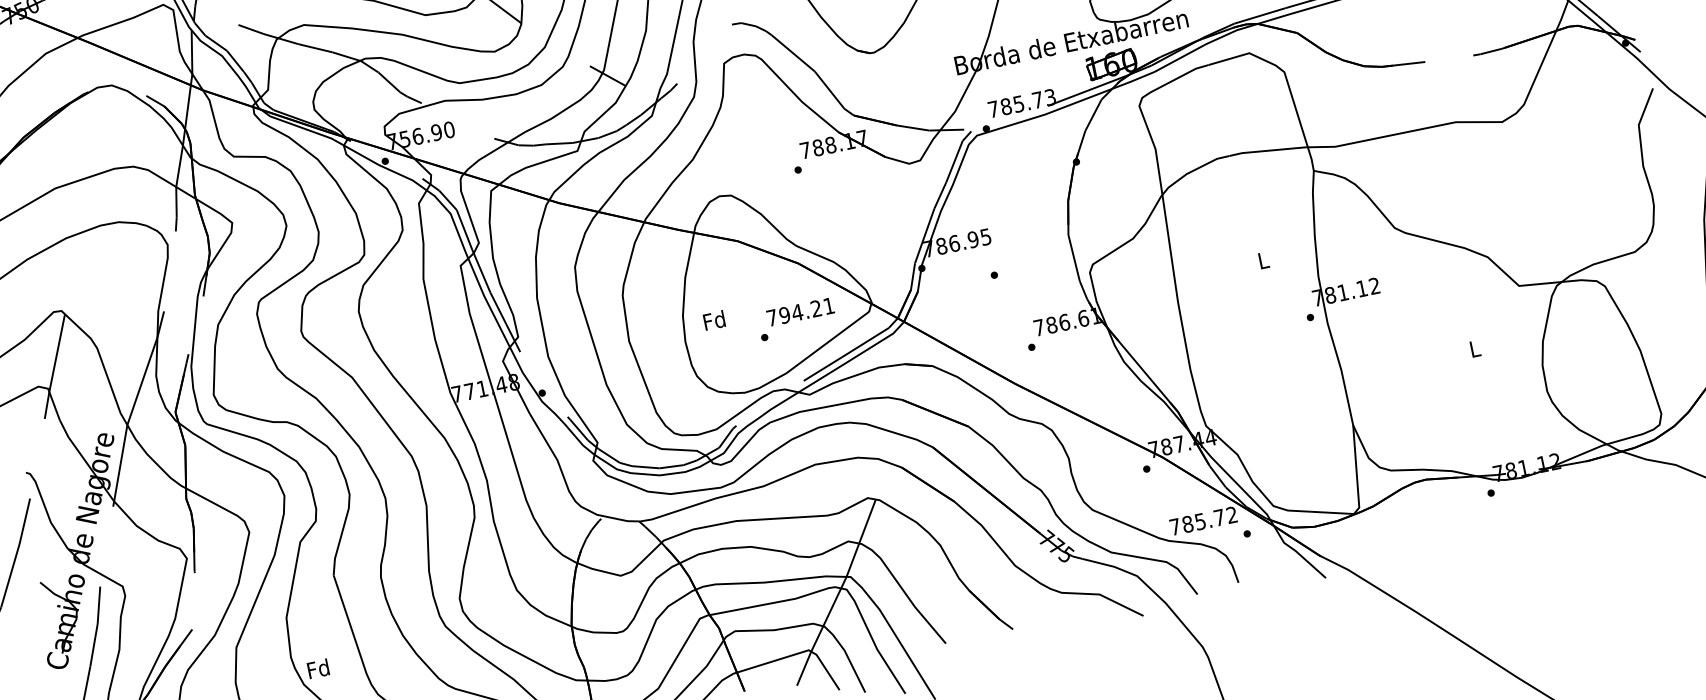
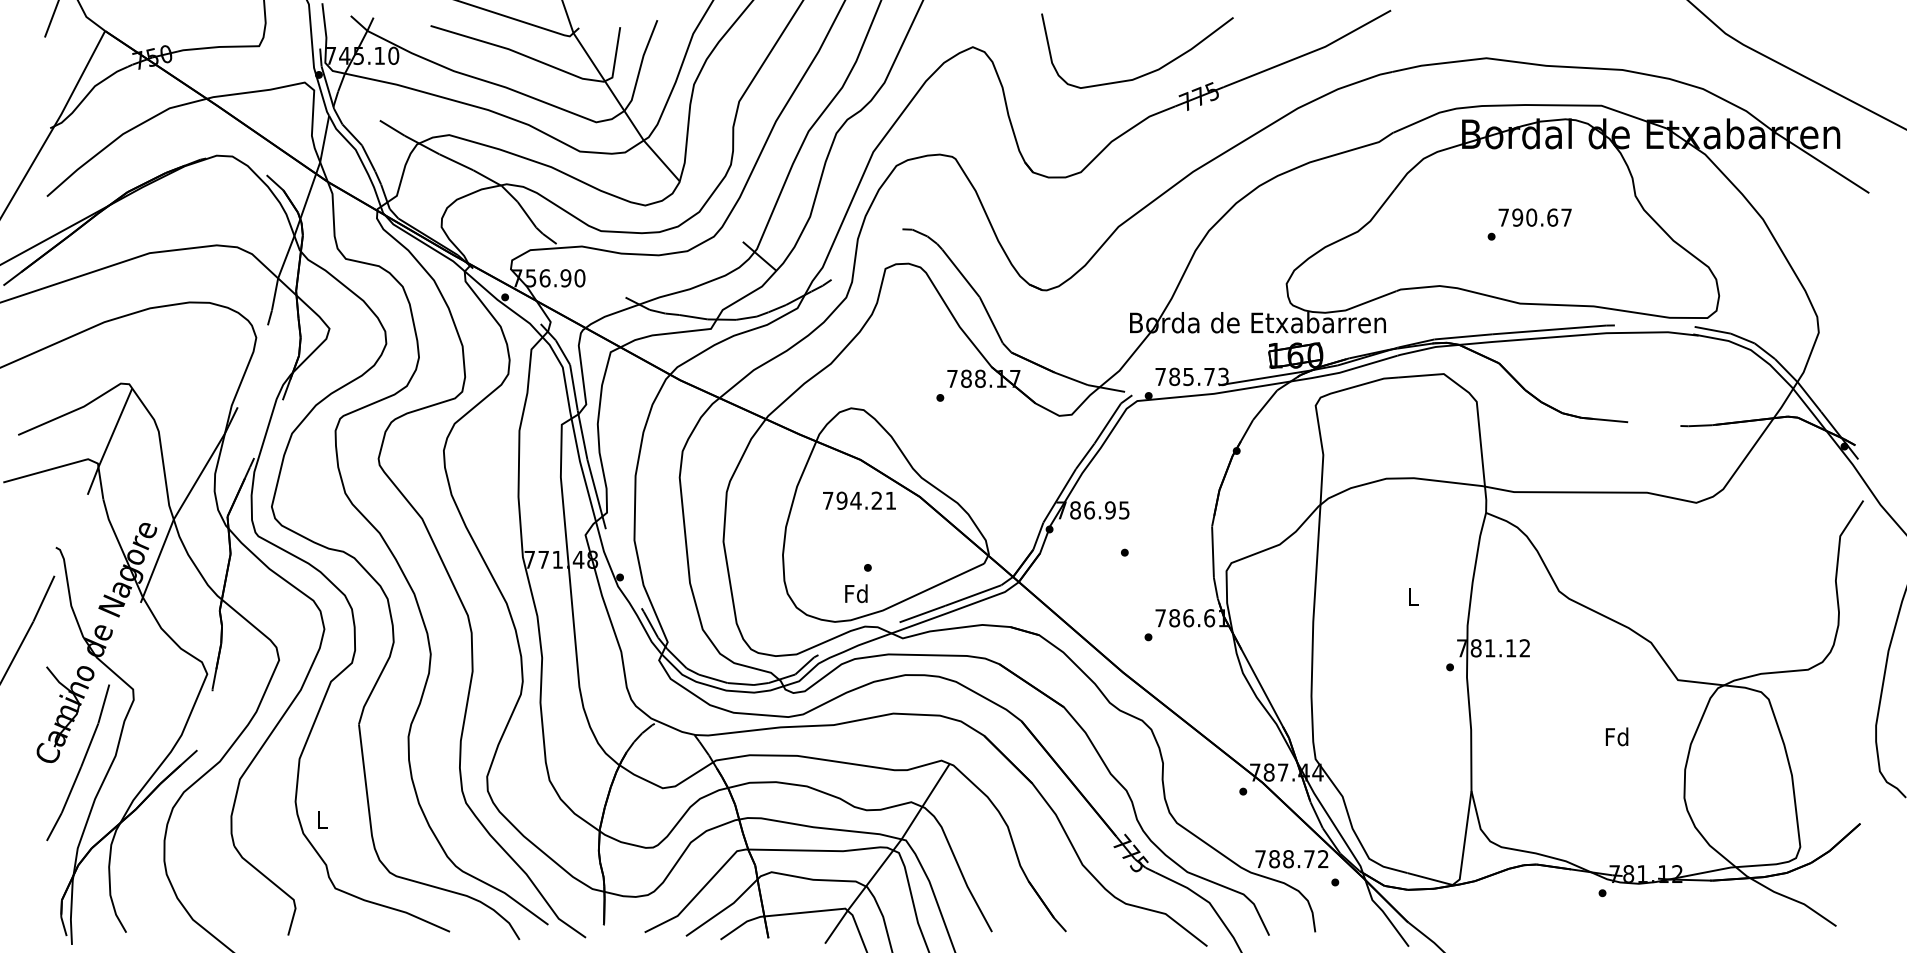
text: (800, 311) -> (859, 500), moved
text: (714, 320) -> (856, 593), moved
text: (1474, 348) -> (1616, 736), L -> Fd
text: (1200, 521) -> (1288, 859), 785.72 -> 788.72
text: (317, 668) -> (321, 819), Fd -> L

